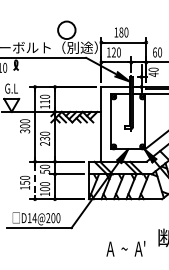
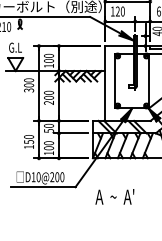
text: (44, 101) -> (48, 60), 110 -> 100
text: (44, 138) -> (48, 97), 230 -> 200
line: (35, 181) -> (39, 140), dashed -> solid
text: (34, 218) -> (38, 177), D14@200 -> D10@200
text: (125, 248) -> (114, 196), moved

